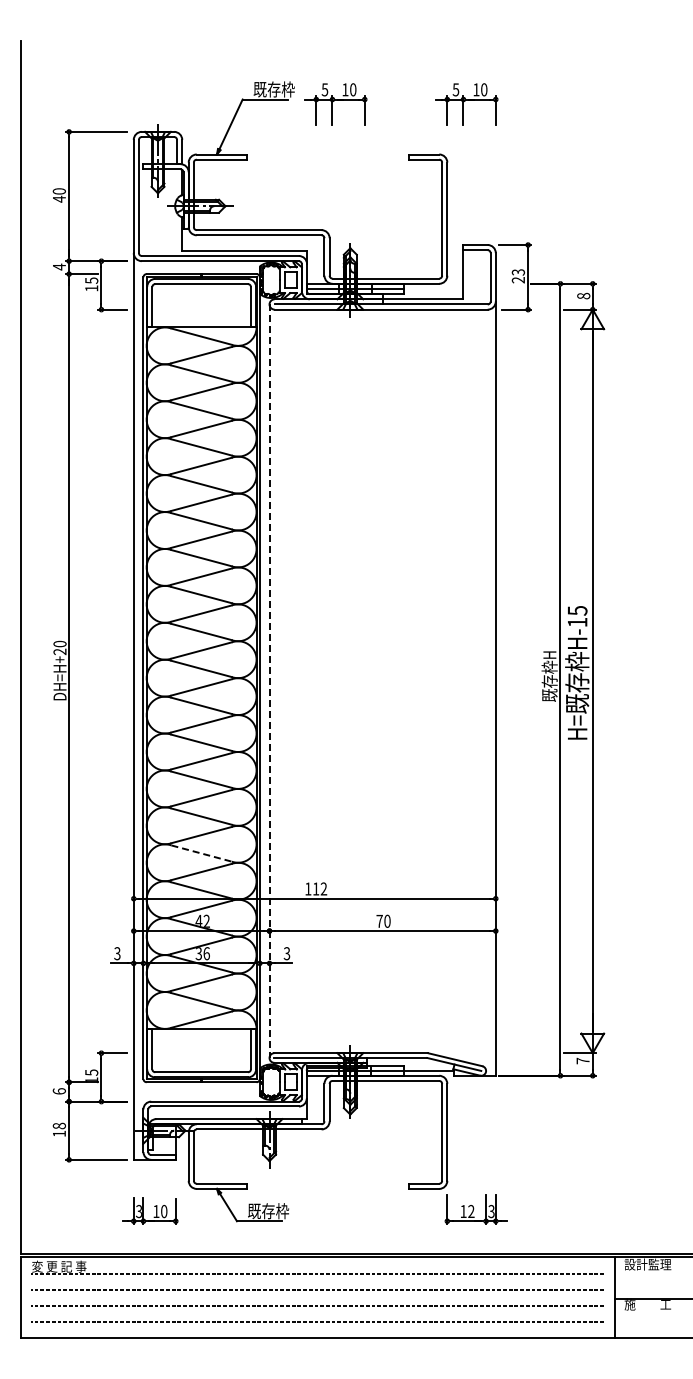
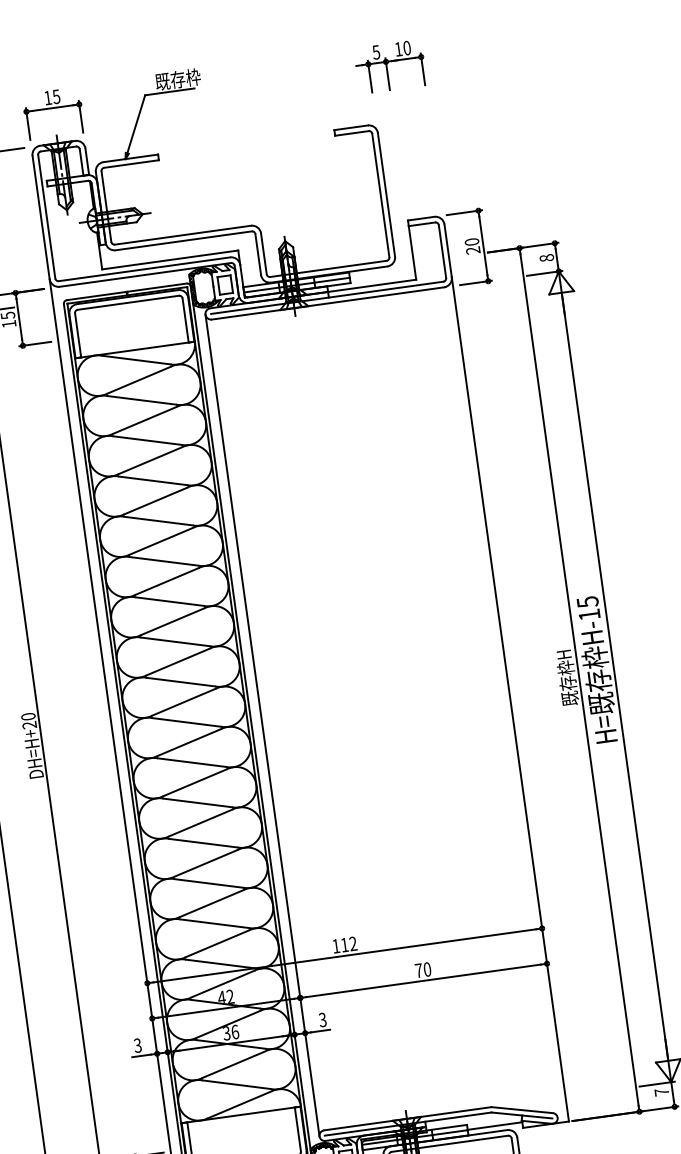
part: (157, 104) -> (53, 113), added
part: (335, 104) -> (247, 86), removed
text: (518, 272) -> (472, 242), 23 -> 20
line: (269, 681) -> (262, 725), dashed -> solid
line: (202, 853) -> (215, 923), dashed -> solid

